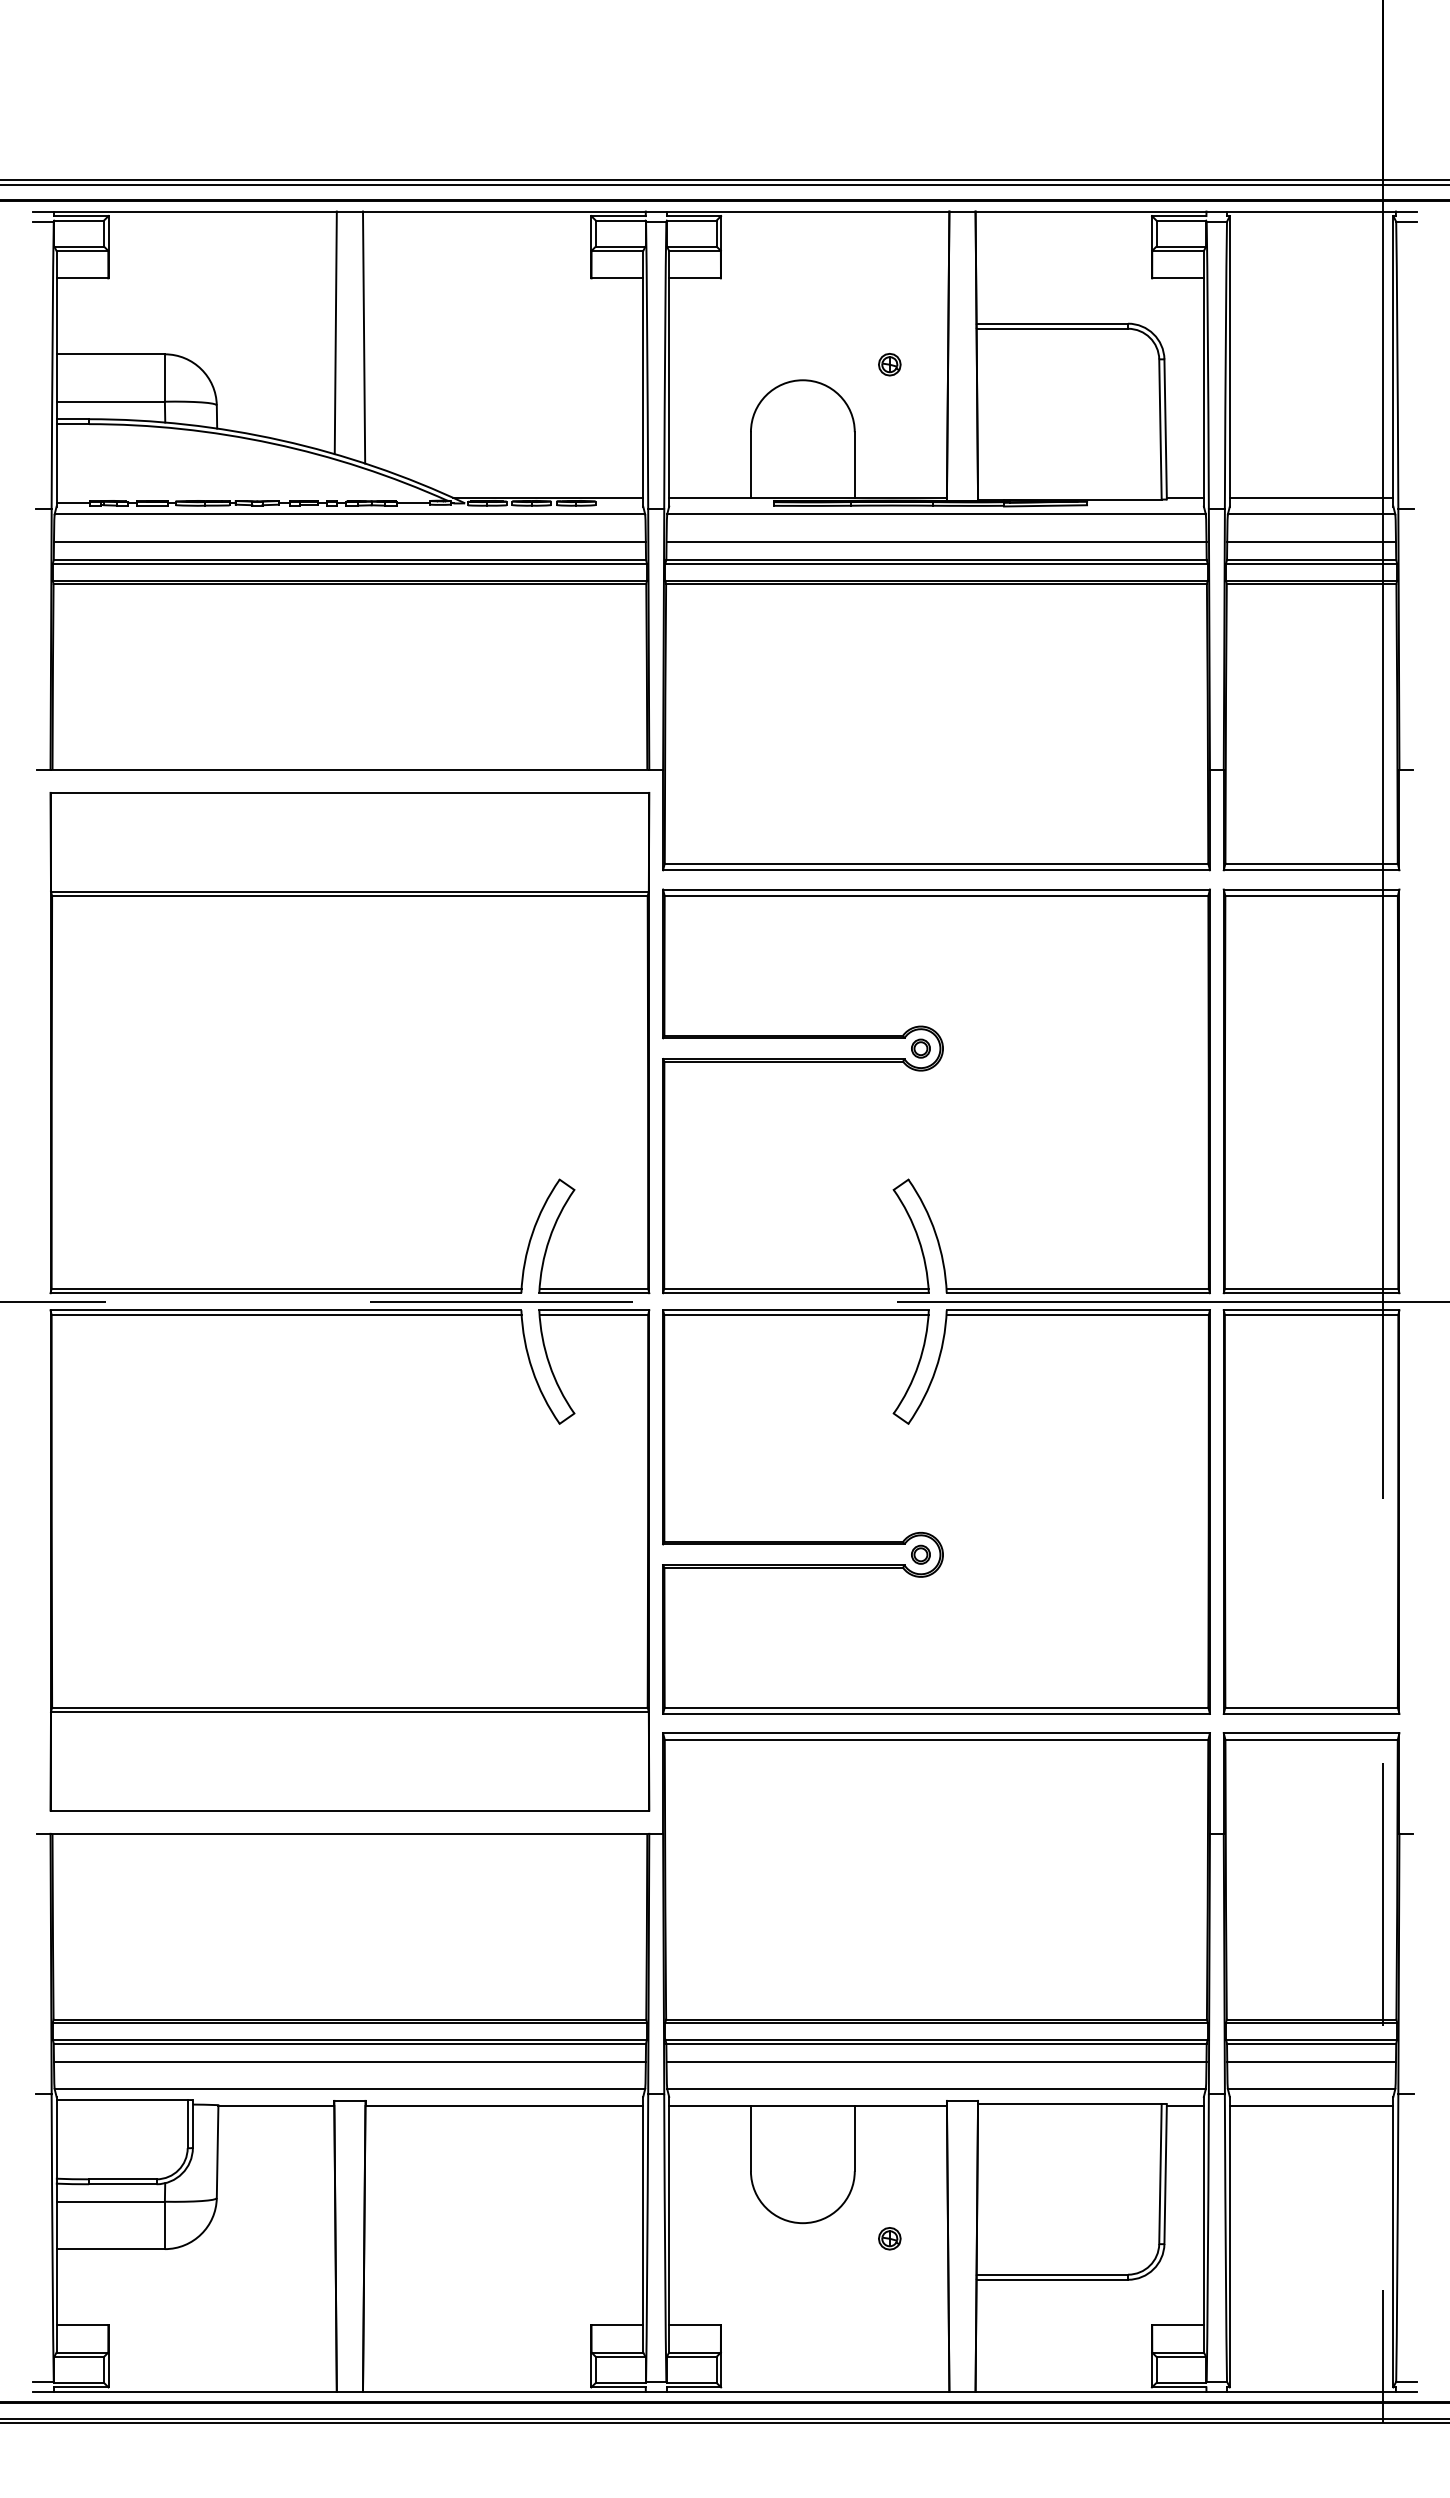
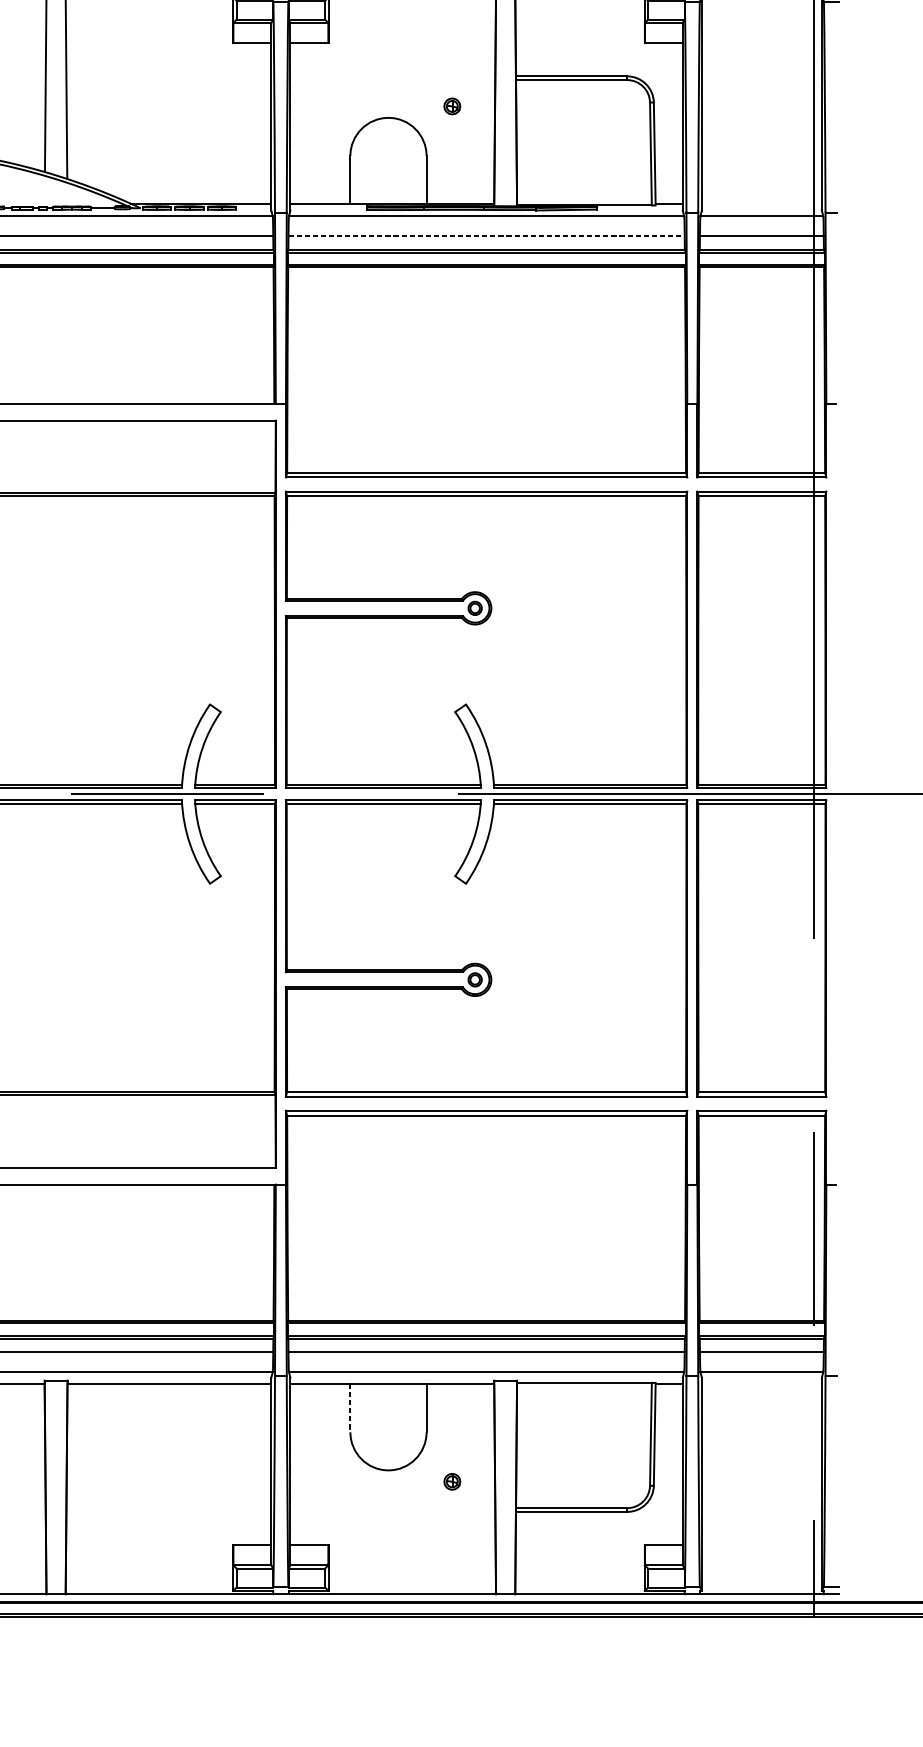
line: (1311, 497) -> (761, 203), removed
line: (936, 541) -> (486, 236), solid -> dashed
line: (1311, 2105) -> (761, 1384), removed
line: (750, 2138) -> (350, 1408), solid -> dashed

